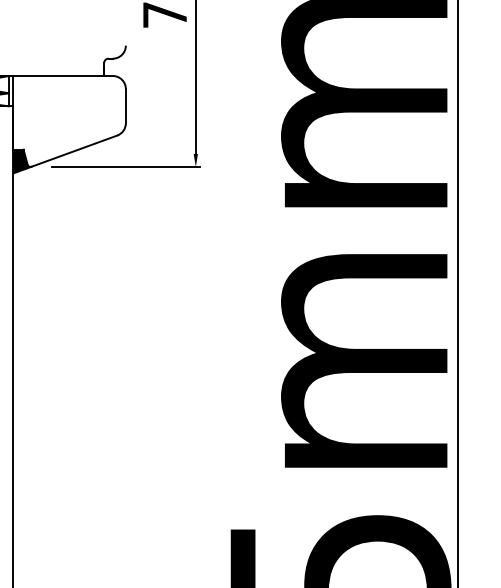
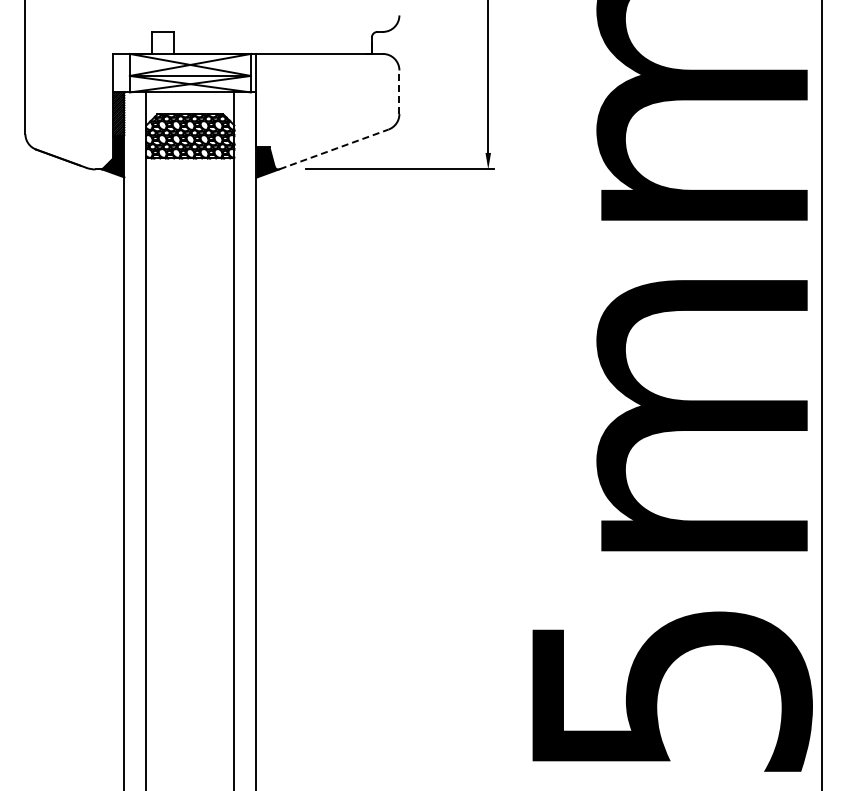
line: (125, 106) -> (399, 92), solid -> dashed
line: (74, 151) -> (334, 149), solid -> dashed

